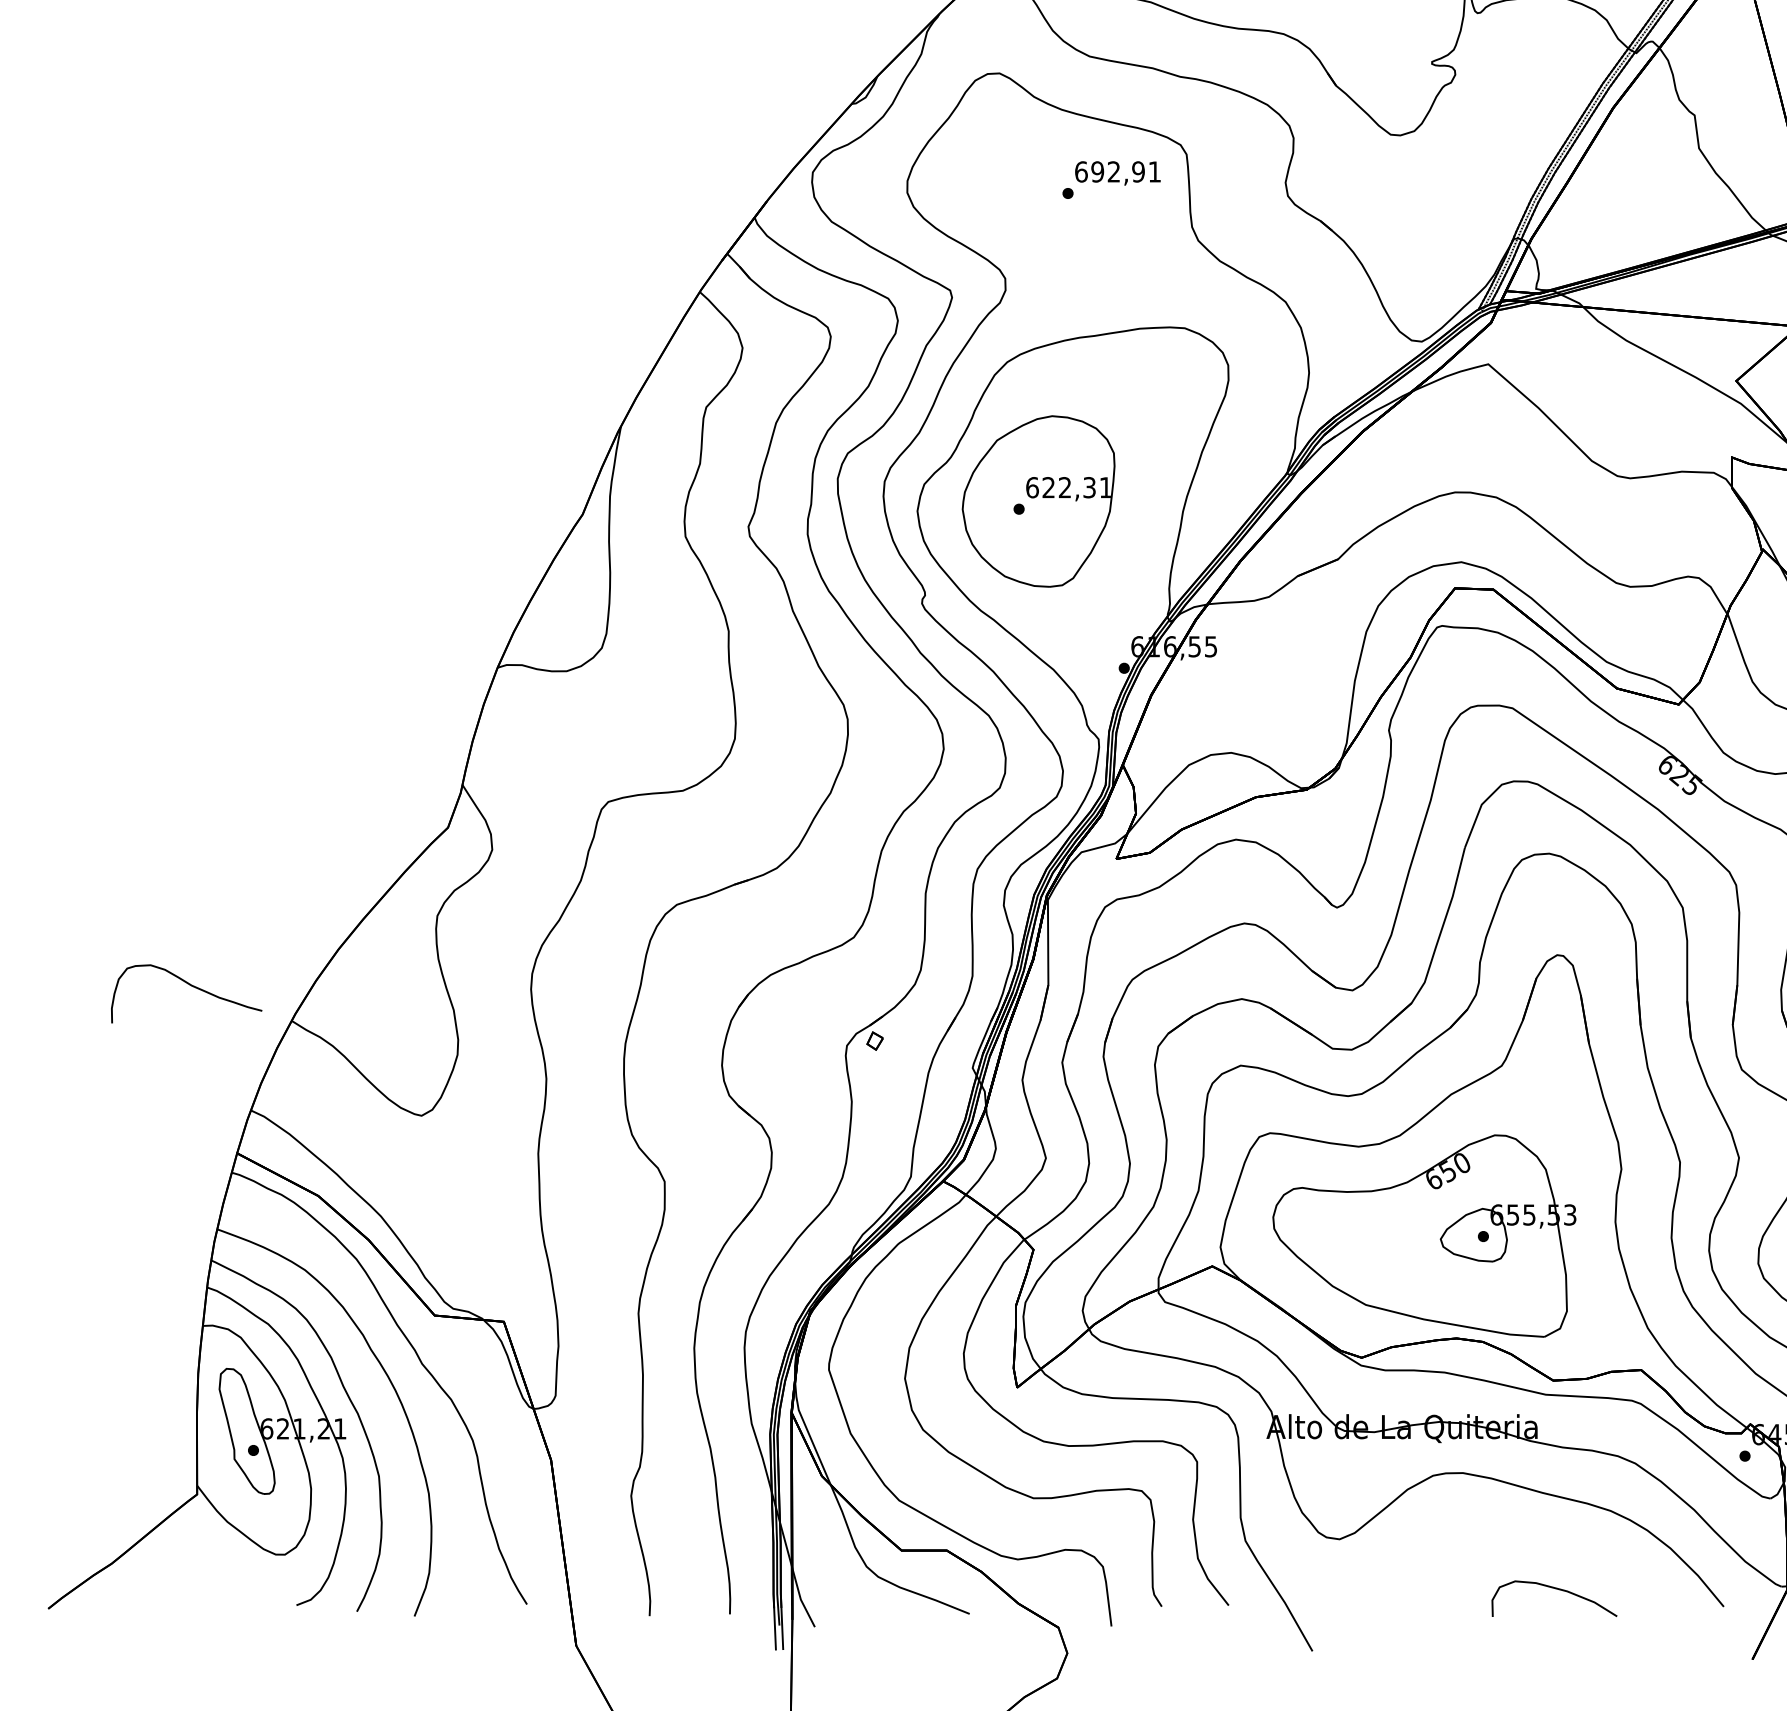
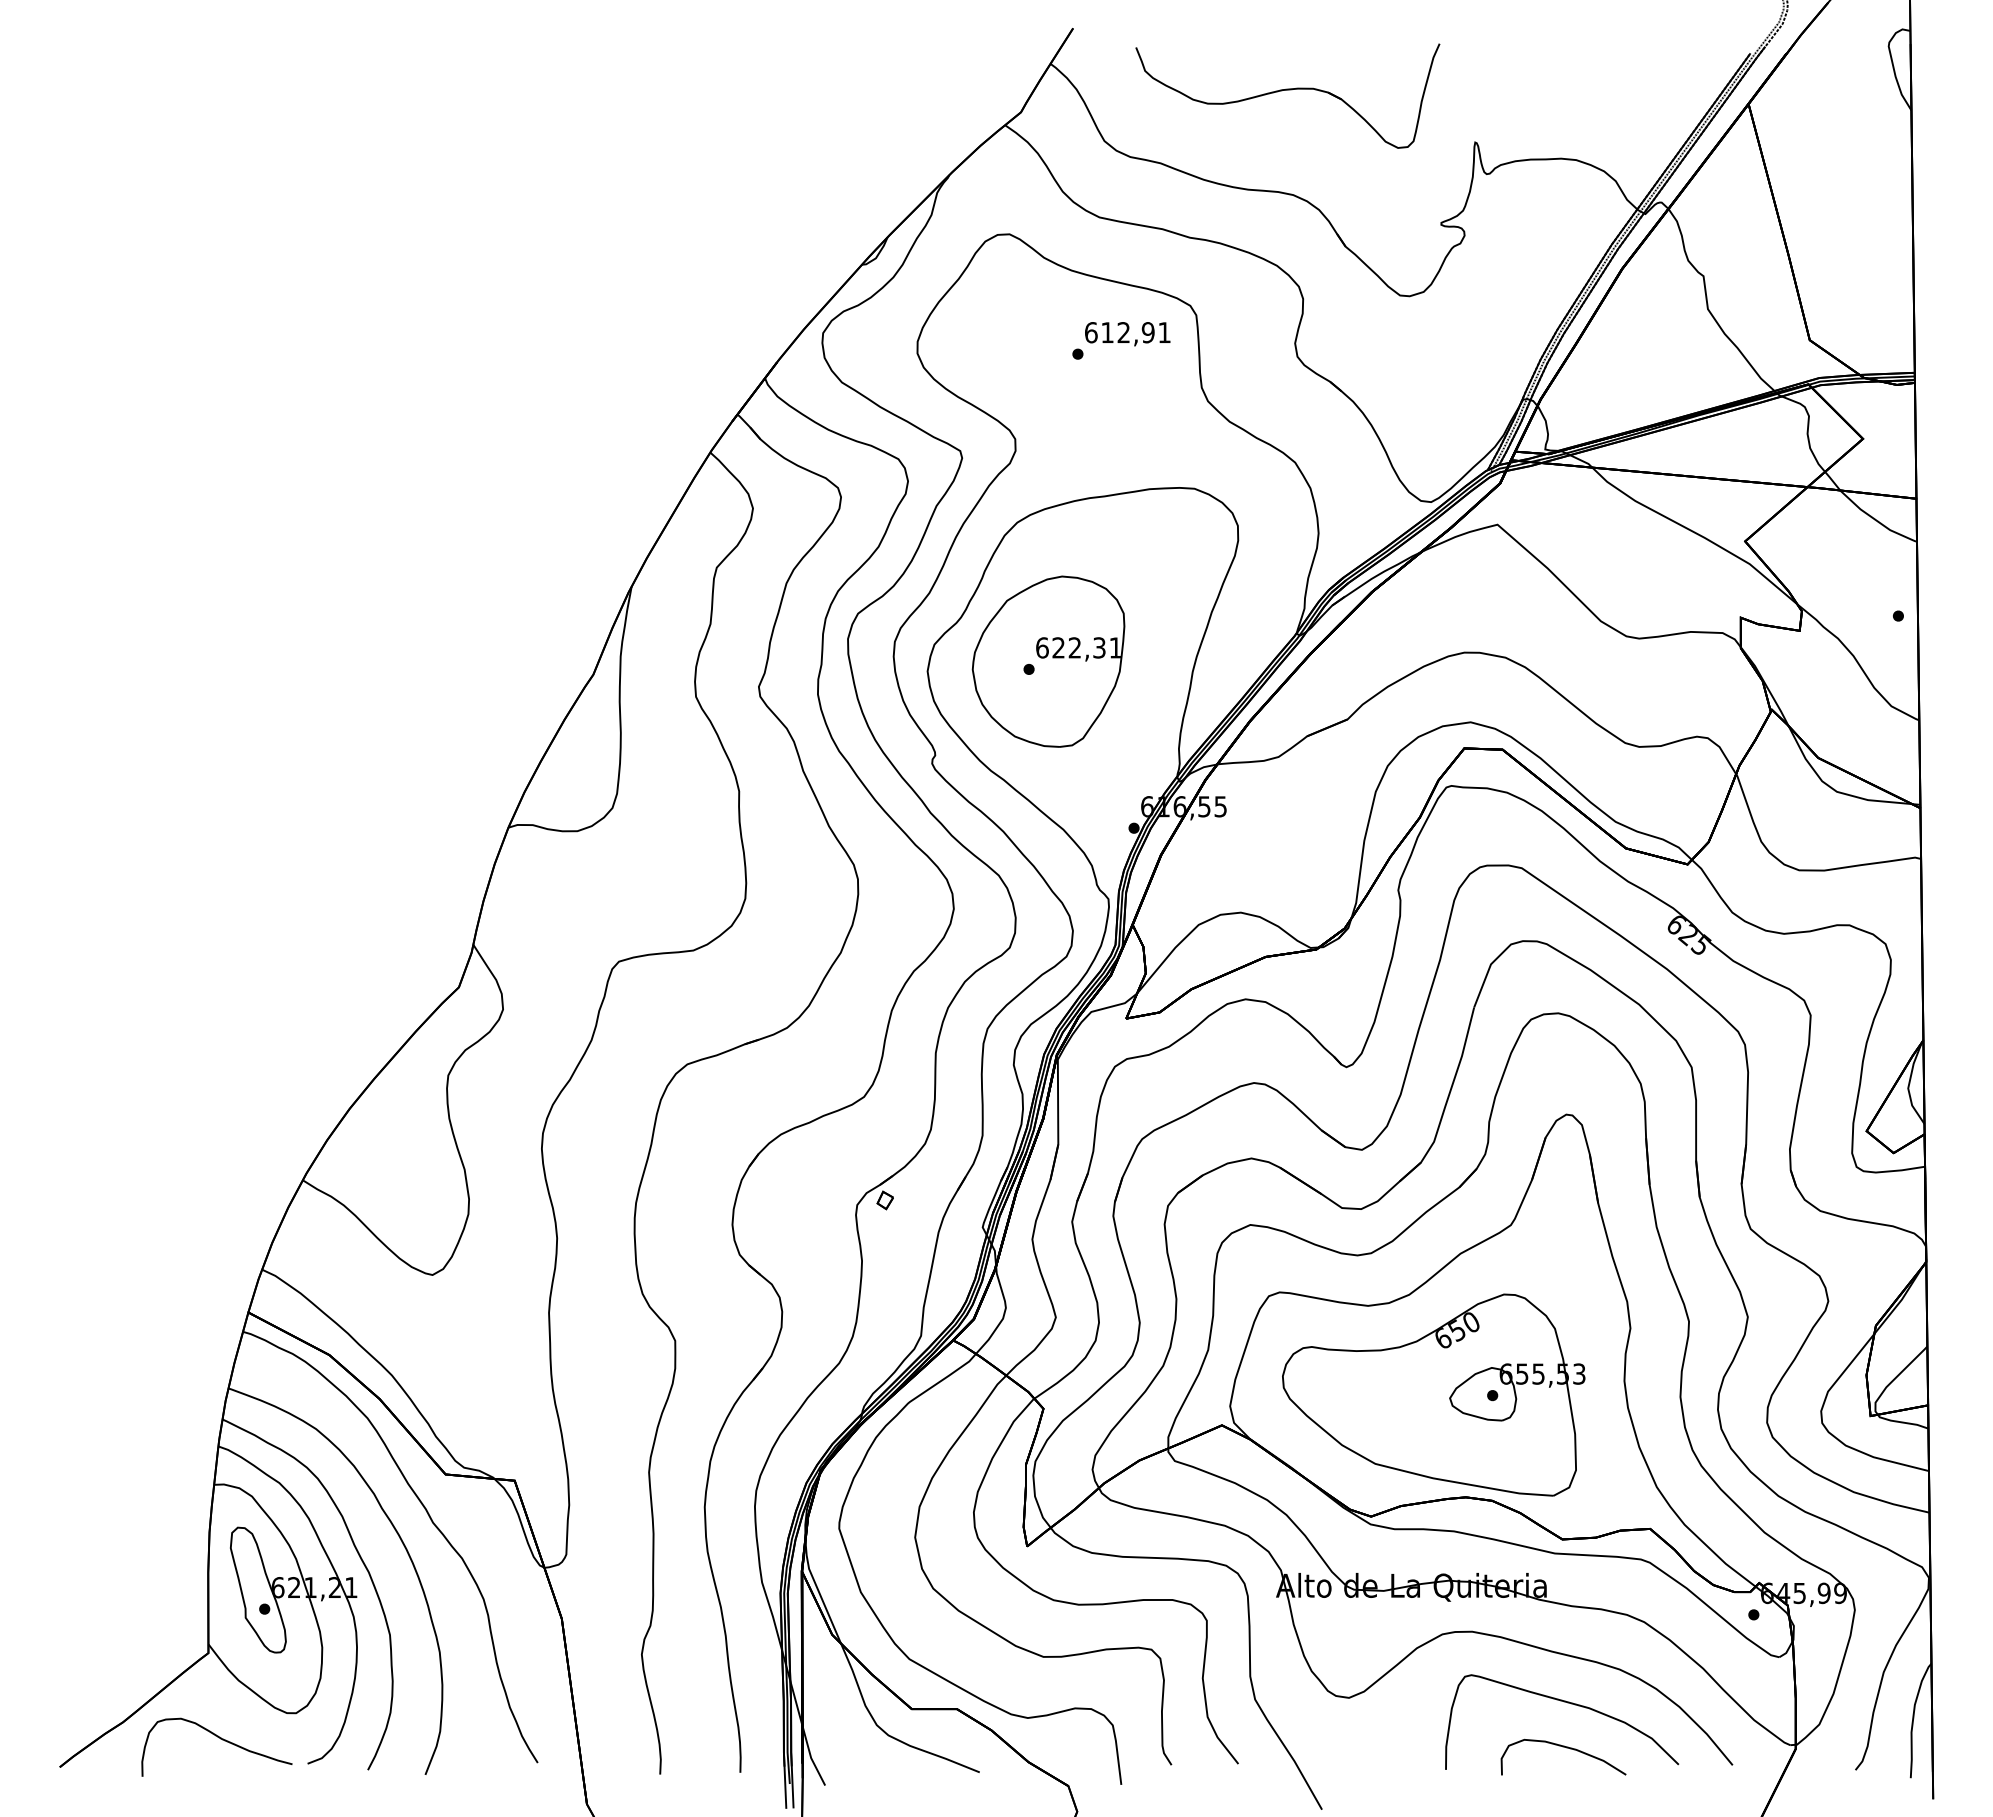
text: (1097, 171) -> (1107, 332), 692,91 -> 612,91
curve: (190, 986) -> (220, 1739), moved
curve: (1558, 1544) -> (1567, 1703), added

